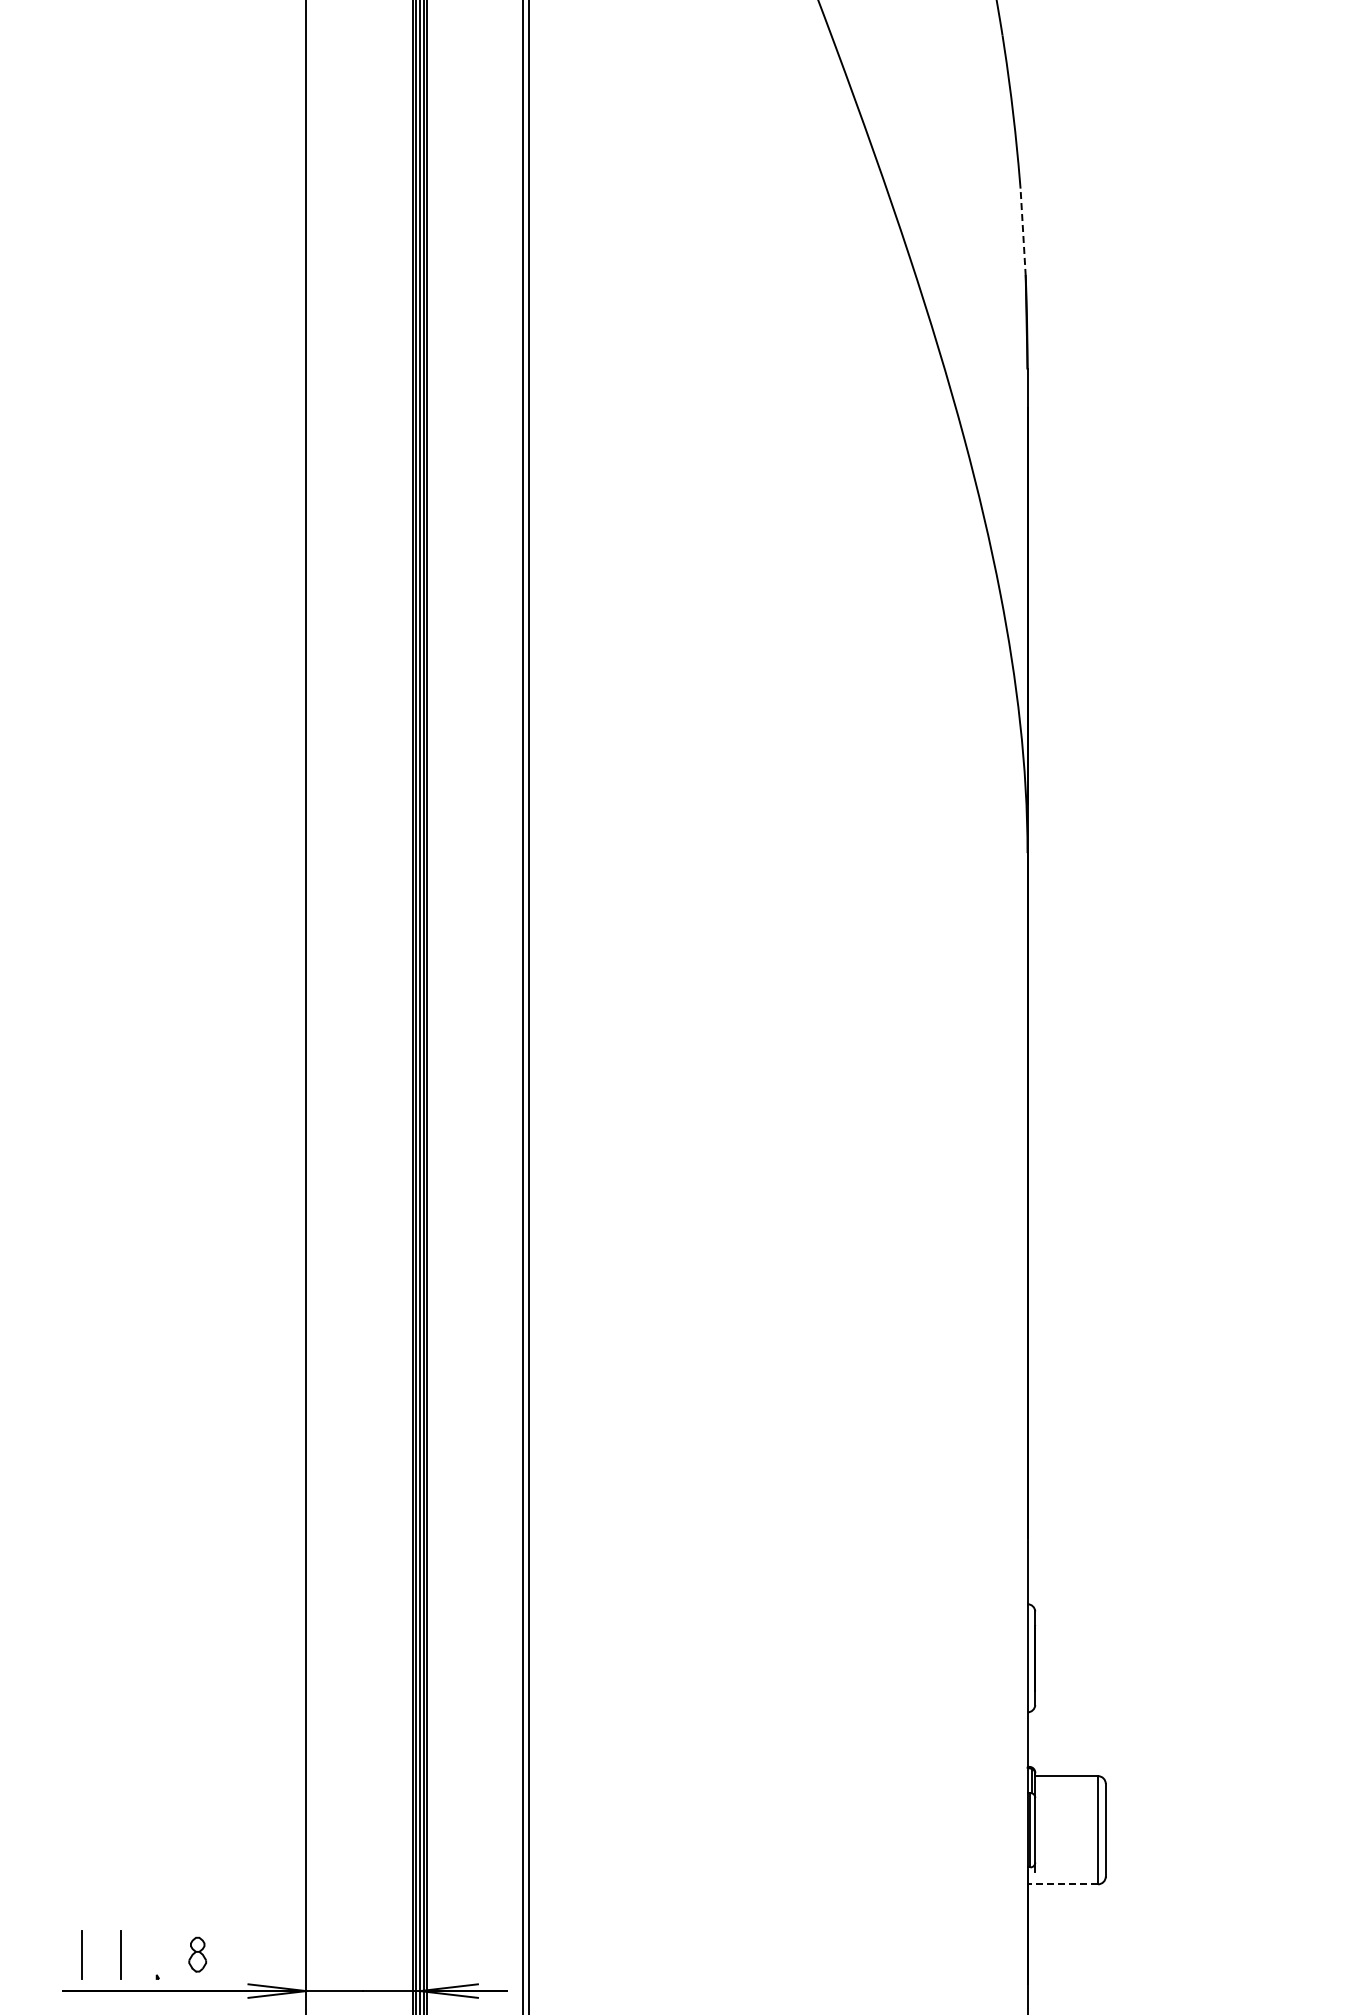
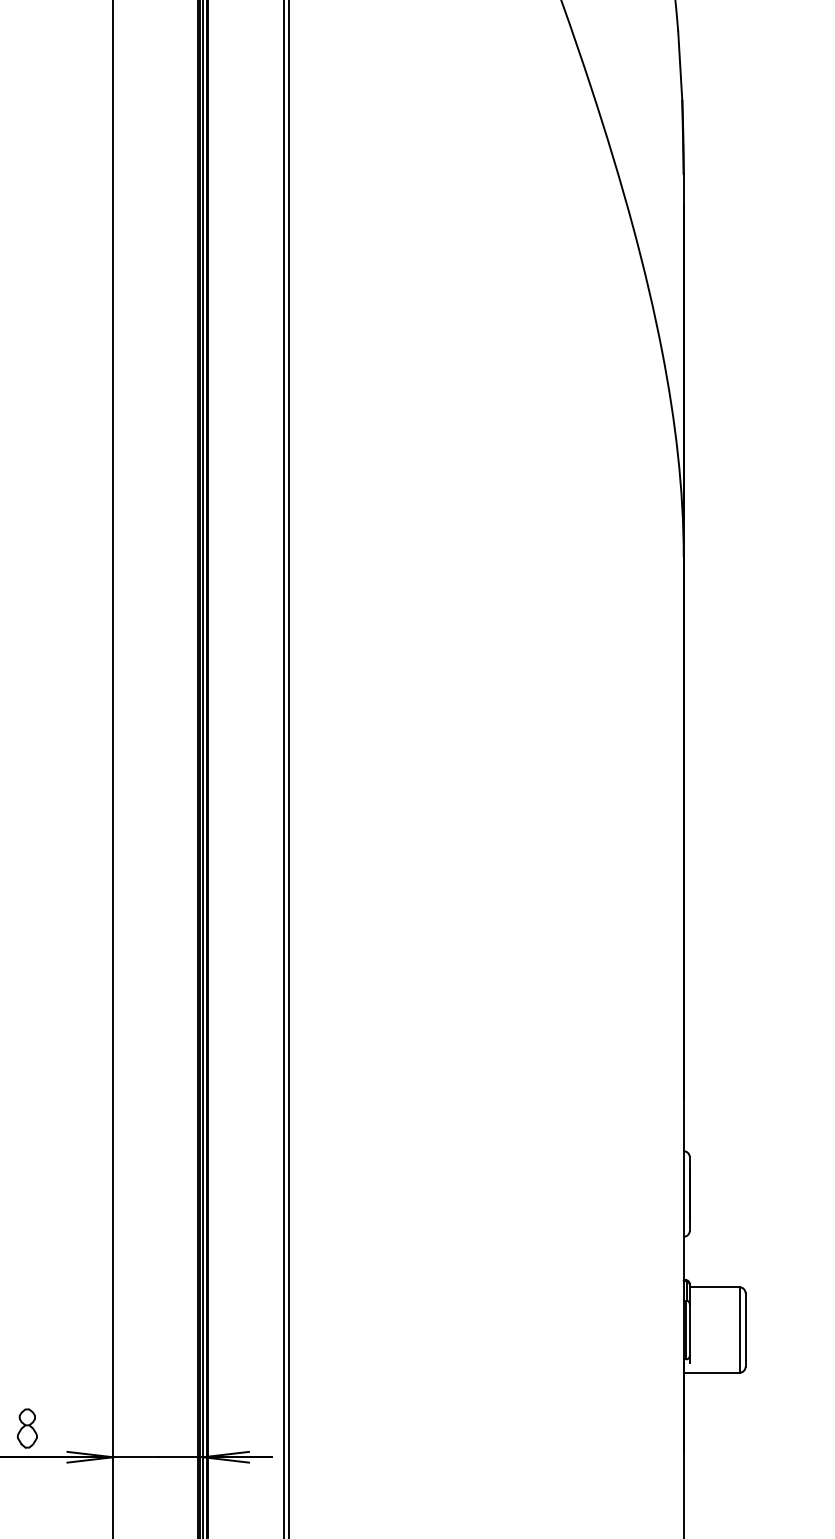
line: (1023, 232) -> (680, 66), dashed -> solid
line: (1062, 1884) -> (711, 1372), dashed -> solid
part: (197, 1954) -> (27, 1428), size x1.43

